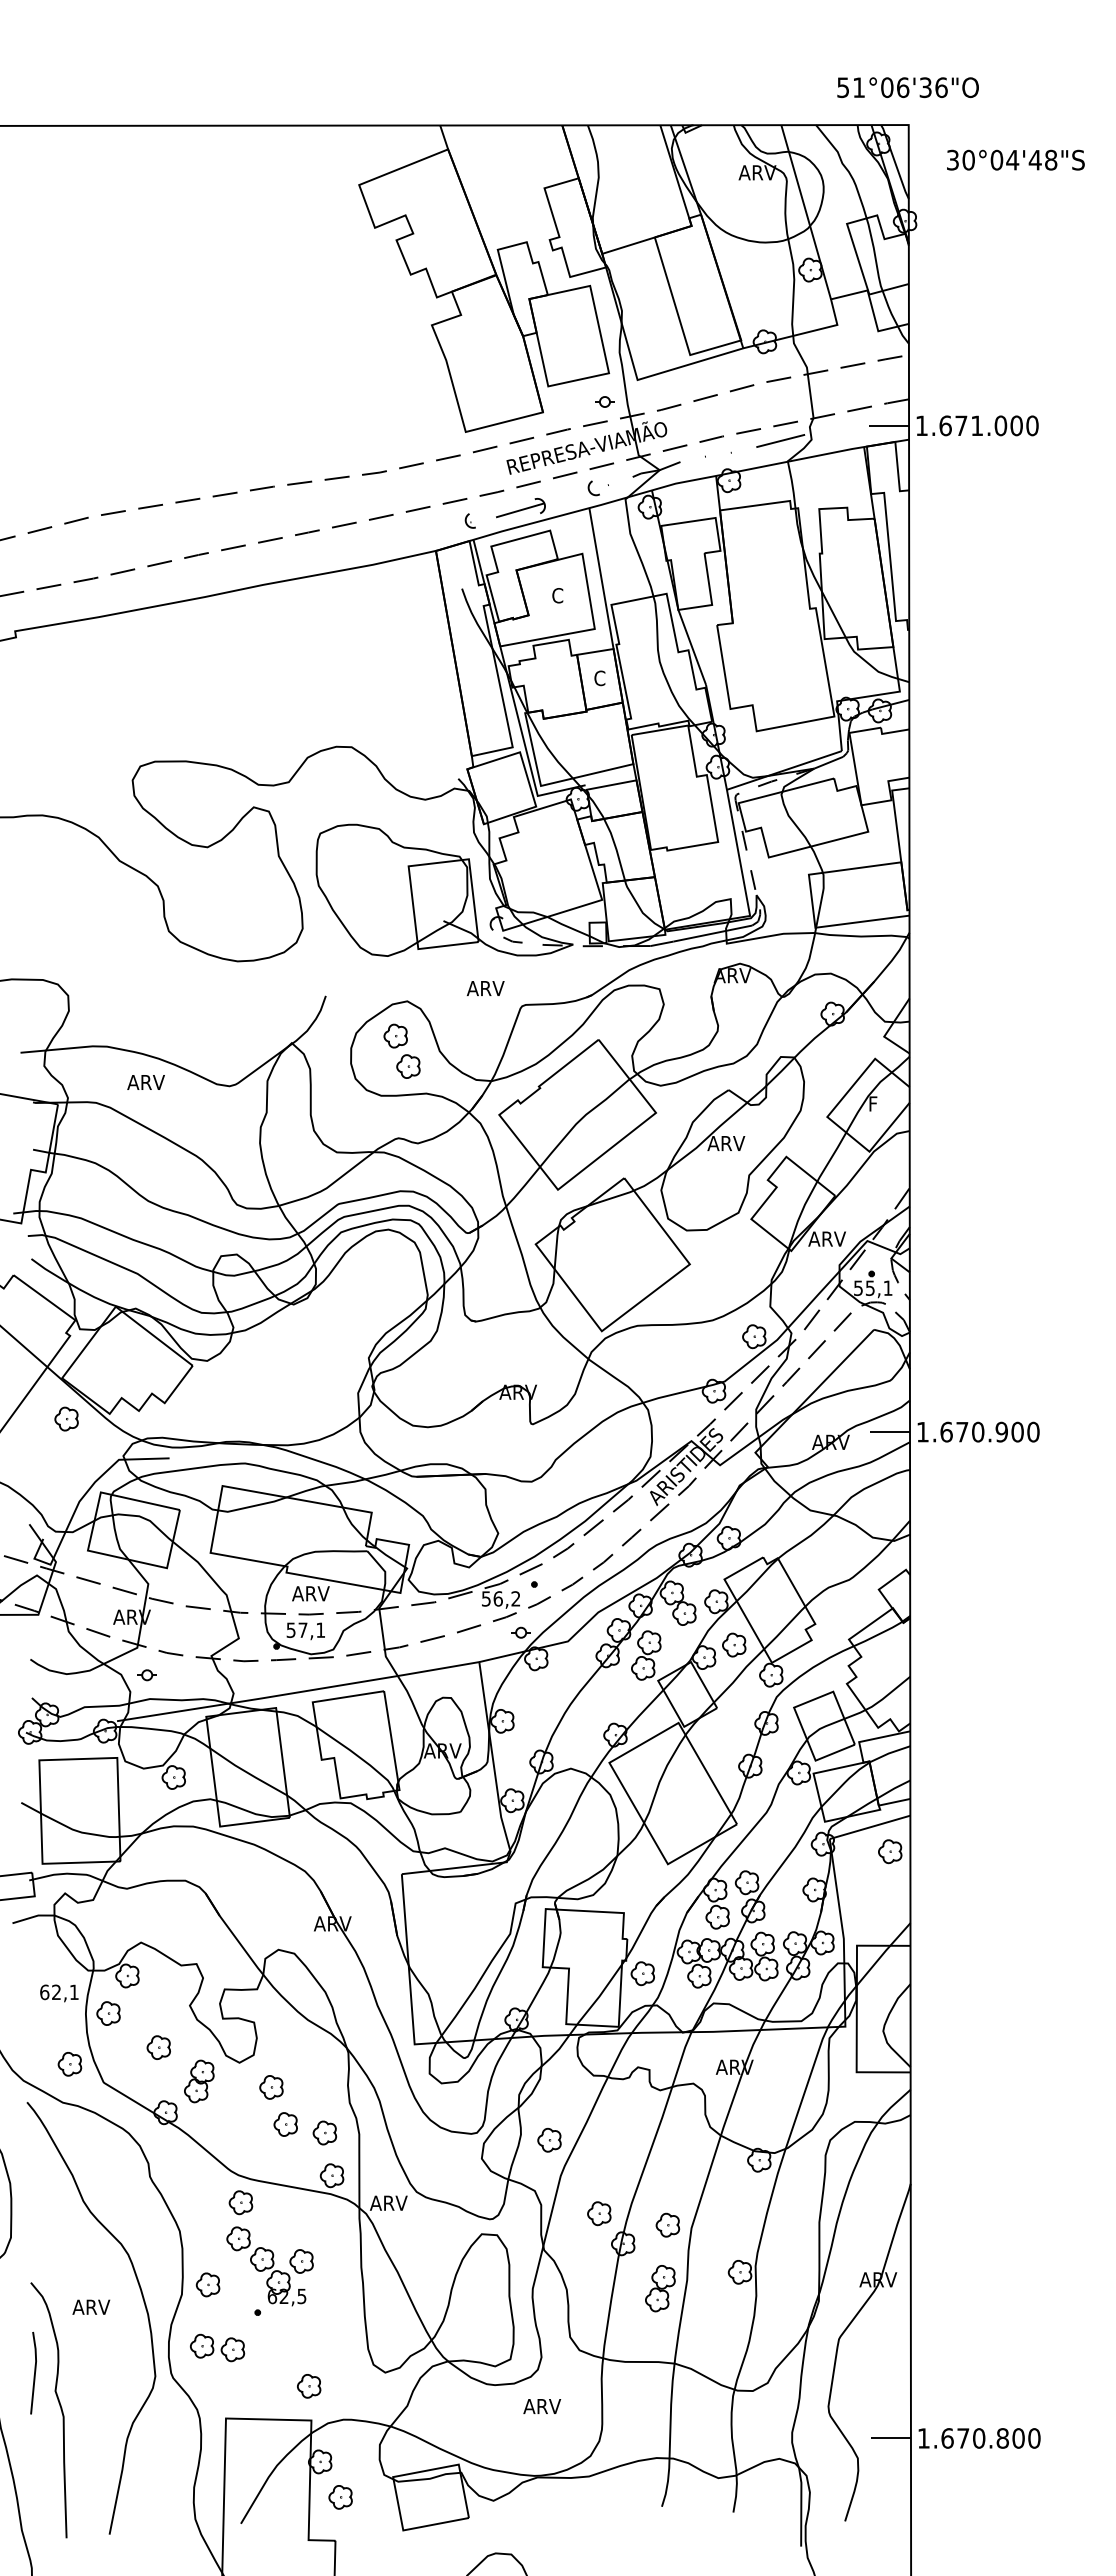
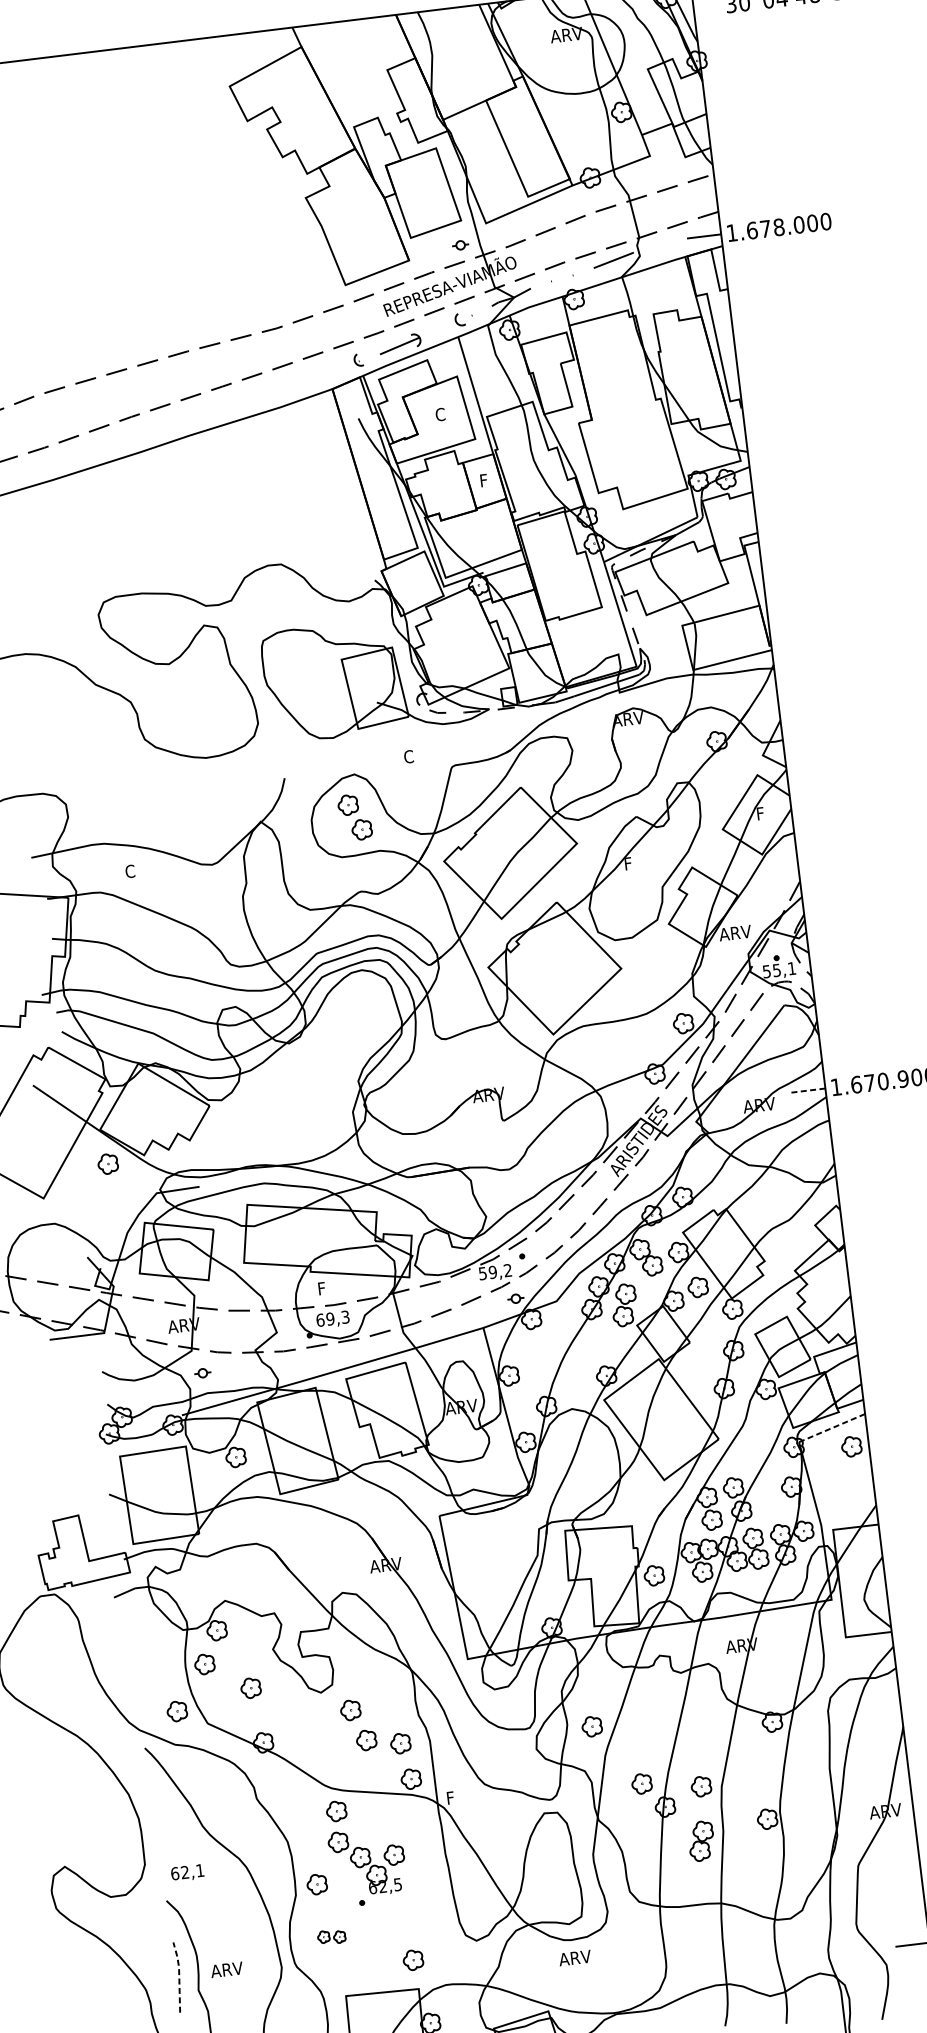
text: (977, 425) -> (779, 227), 1.671.000 -> 1.678.000
text: (599, 678) -> (484, 480), C -> F
text: (485, 988) -> (419, 755), ARV -> C
text: (145, 1082) -> (140, 870), ARV -> C
text: (726, 1143) -> (639, 862), ARV -> F
line: (889, 1432) -> (808, 1090), solid -> dashed
text: (310, 1593) -> (333, 1287), ARV -> F
text: (497, 1598) -> (492, 1272), 56,2 -> 59,2
text: (305, 1629) -> (332, 1318), 57,1 -> 69,3
line: (870, 1827) -> (832, 1428), solid -> dashed
text: (59, 1993) -> (187, 1873), moved
part: (199, 2081) -> (288, 1712), removed
text: (388, 2202) -> (461, 1796), ARV -> F
text: (91, 2306) -> (226, 1969), moved
part: (217, 2347) -> (331, 1936), size x0.6
line: (35, 2371) -> (179, 1975), solid -> dashed
text: (542, 2406) -> (575, 1958), moved

